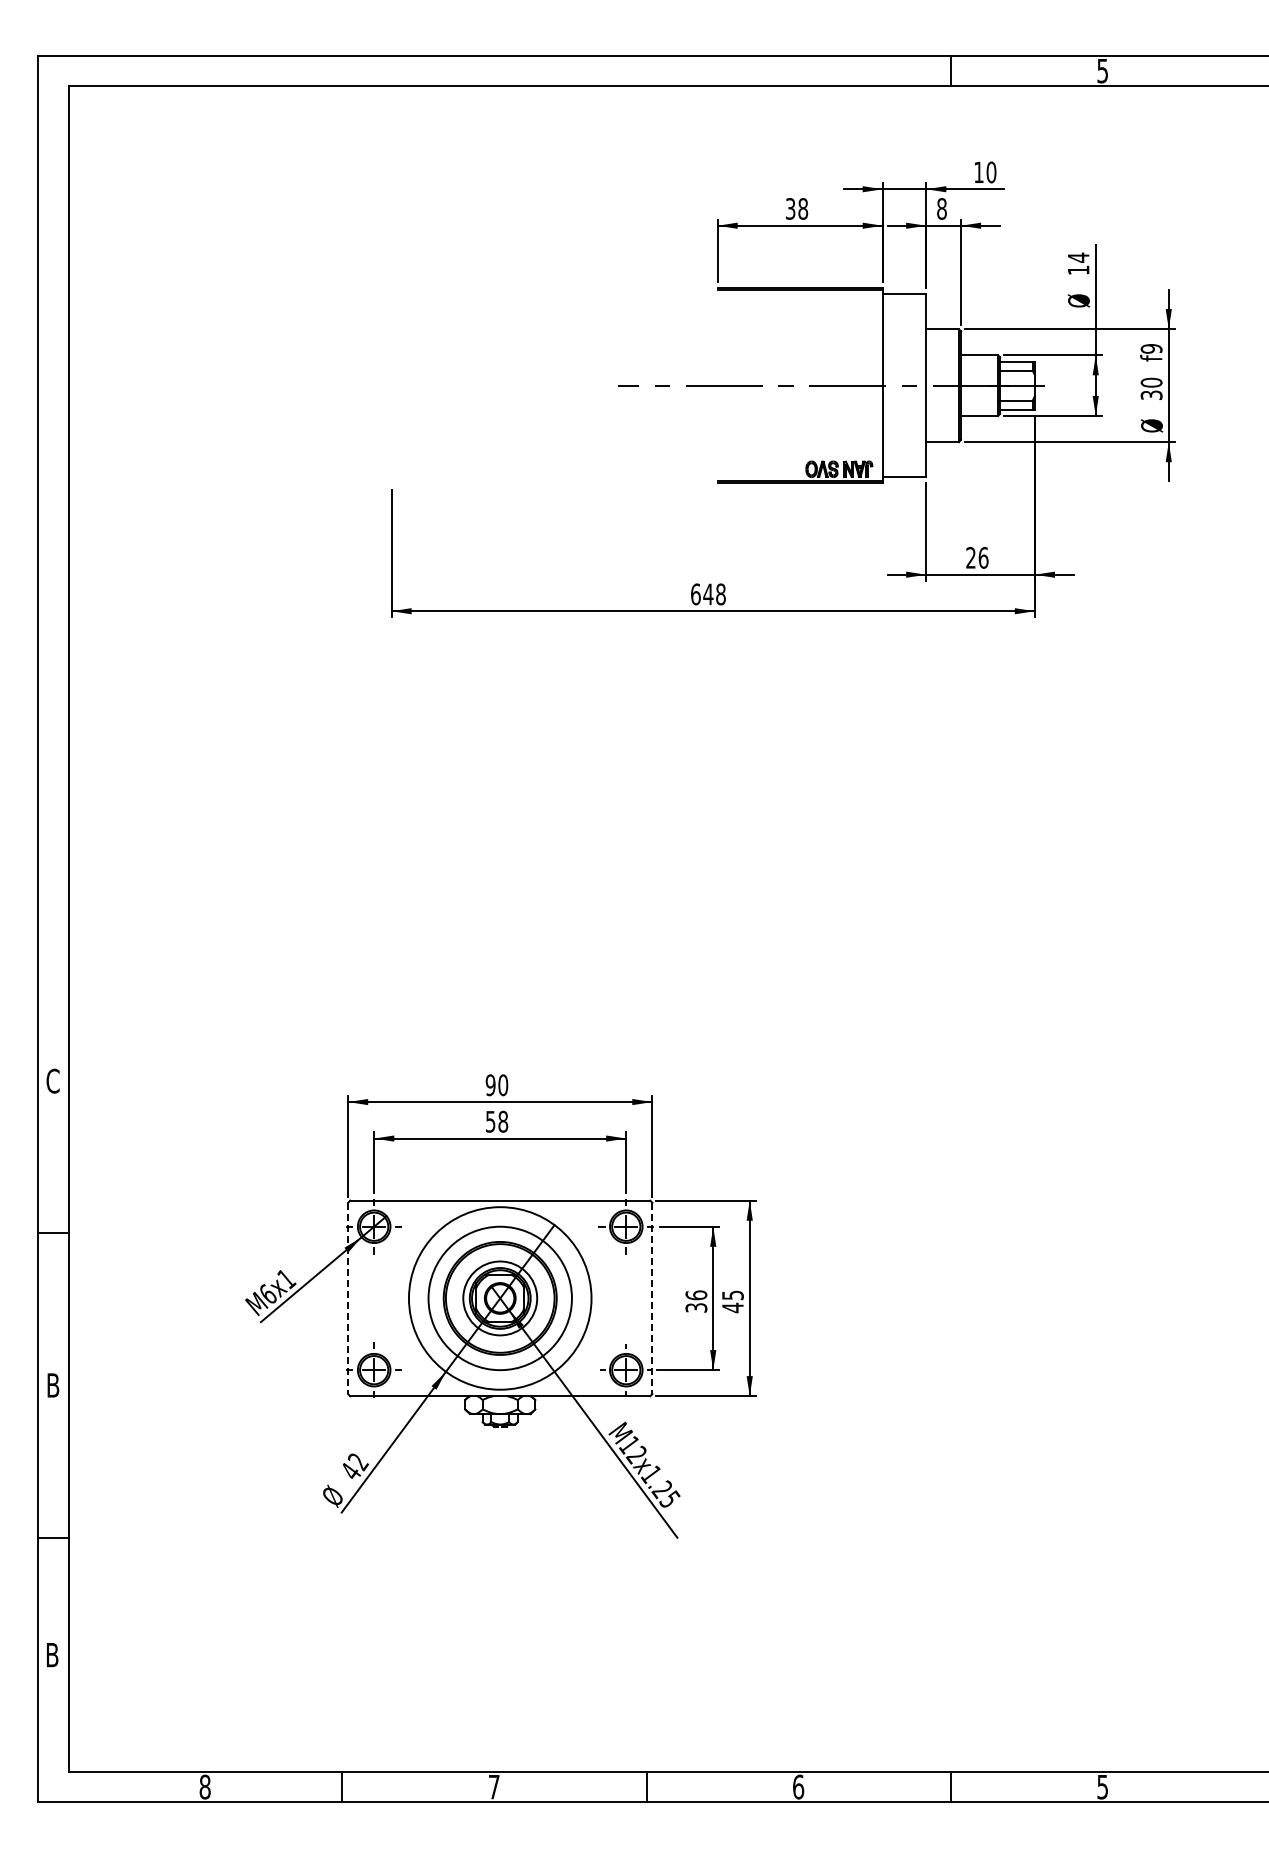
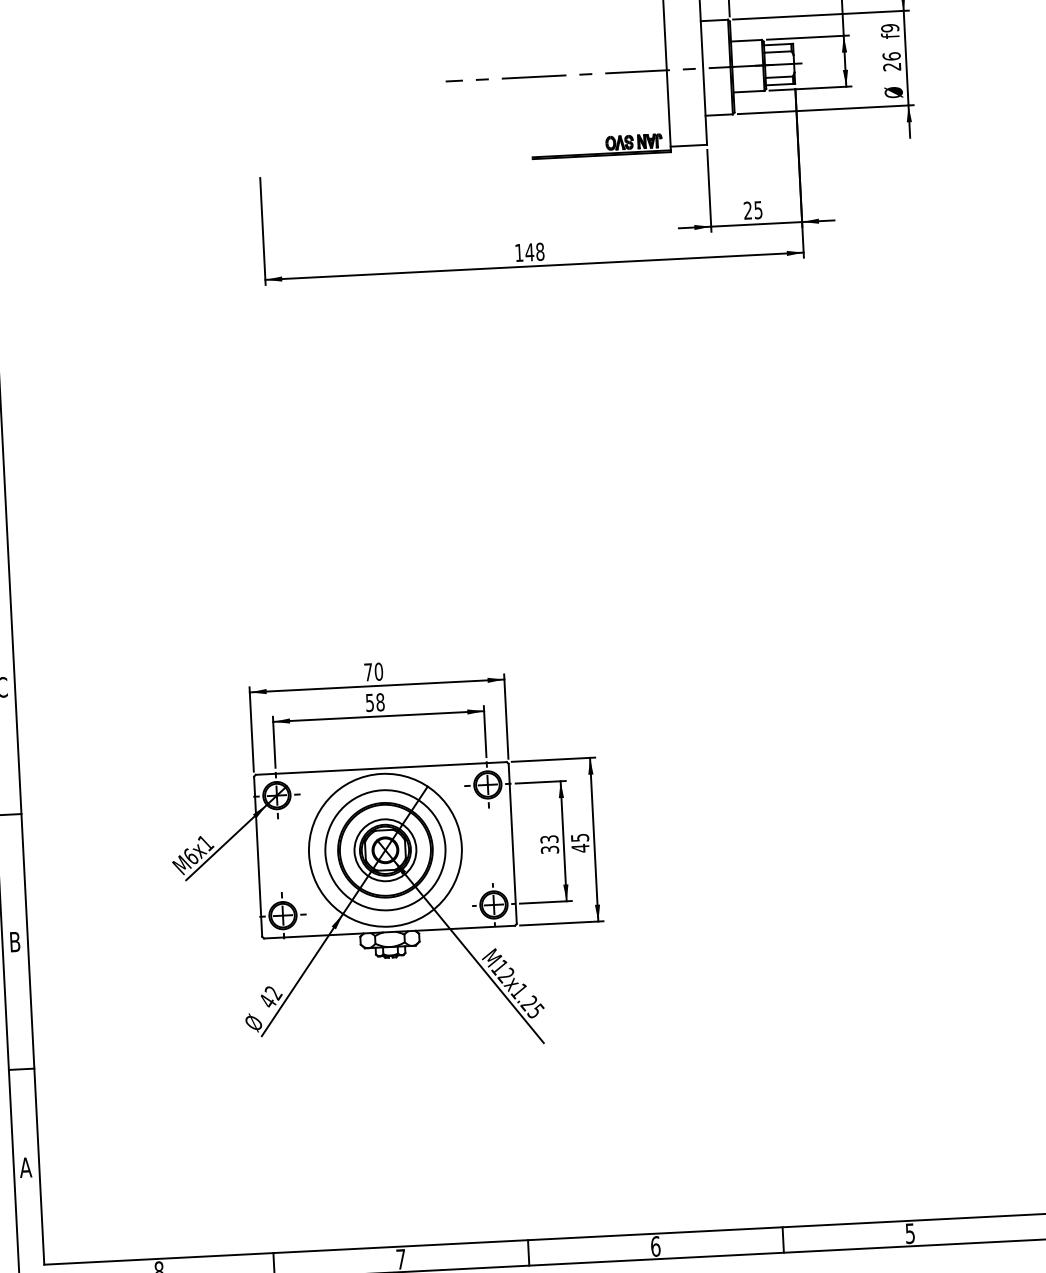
text: (1151, 388) -> (891, 61), 30 -> 26
text: (983, 557) -> (758, 209), 26 -> 25
text: (695, 594) -> (518, 253), 648 -> 148
text: (490, 1085) -> (368, 672), 90 -> 70
text: (696, 1295) -> (549, 839), 36 -> 33
line: (348, 1298) -> (258, 856), dashed -> solid
line: (652, 1298) -> (512, 843), dashed -> solid
text: (52, 1655) -> (25, 1168), B -> A

